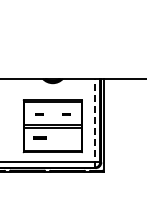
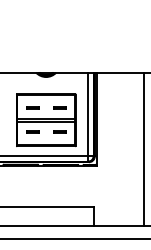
part: (39, 113) -> (32, 107), size x1.67
part: (66, 113) -> (59, 107), size x1.67
line: (95, 123) -> (88, 117), dashed -> solid
part: (66, 137) -> (59, 131), added

